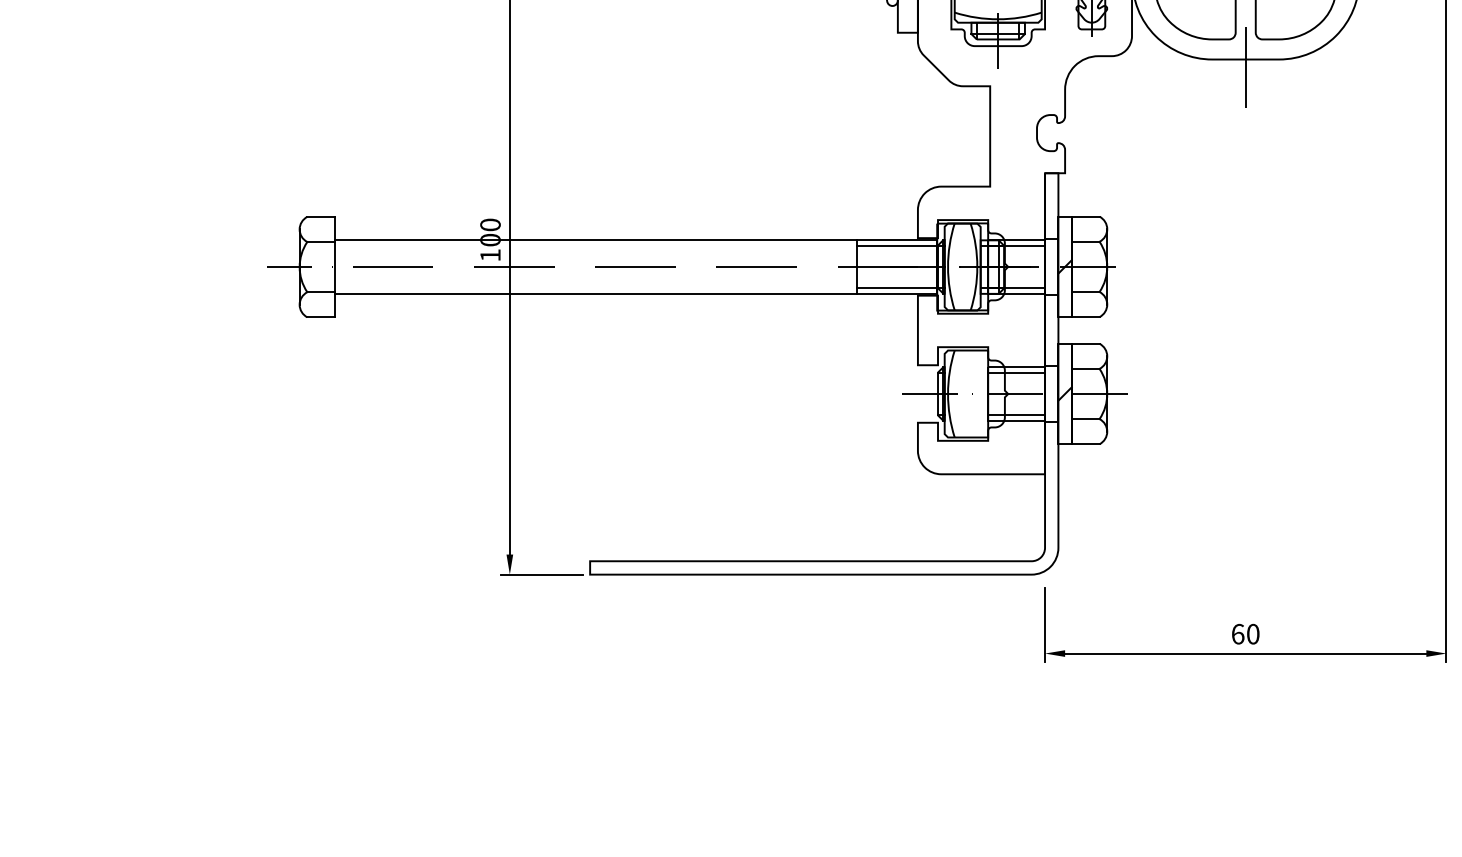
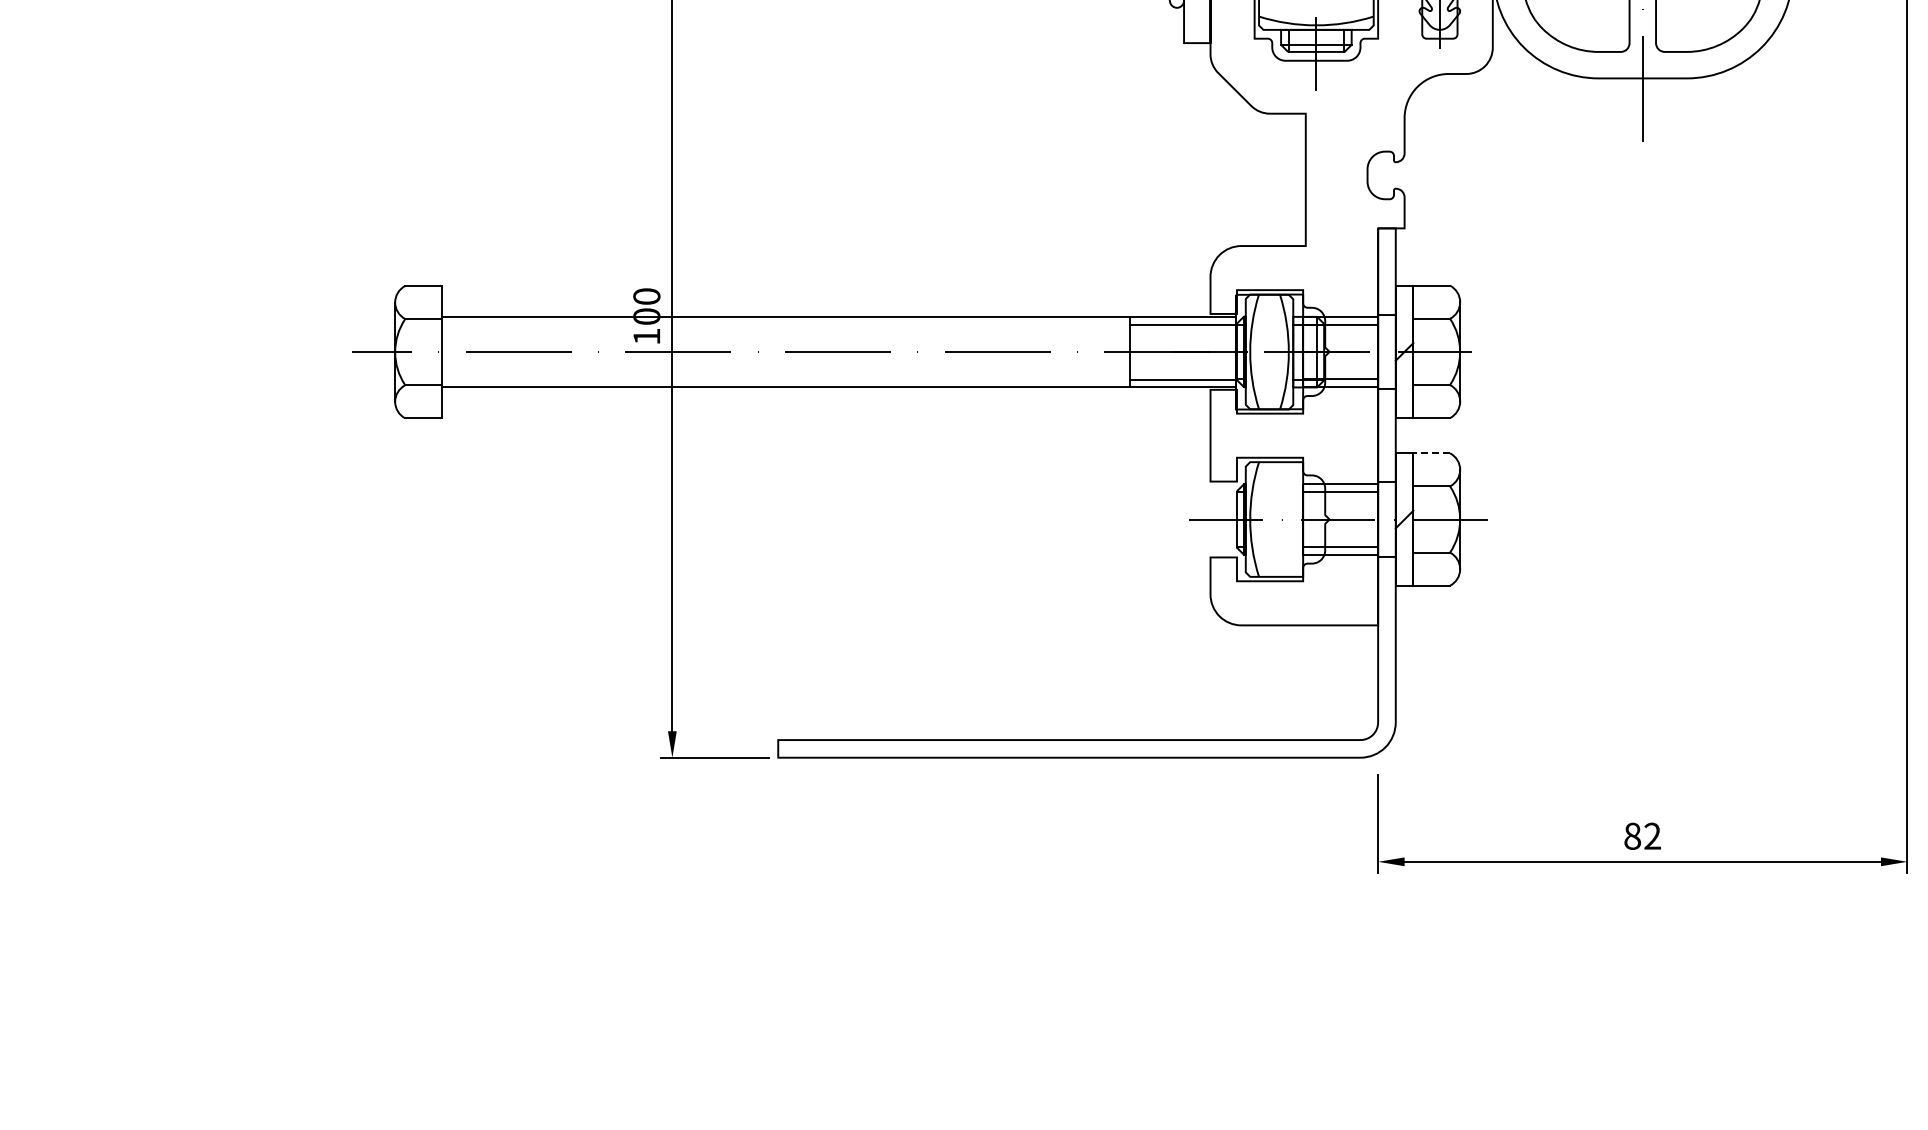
line: (1085, 343) -> (1431, 453), solid -> dashed
text: (1245, 633) -> (1642, 835), 60 -> 82

